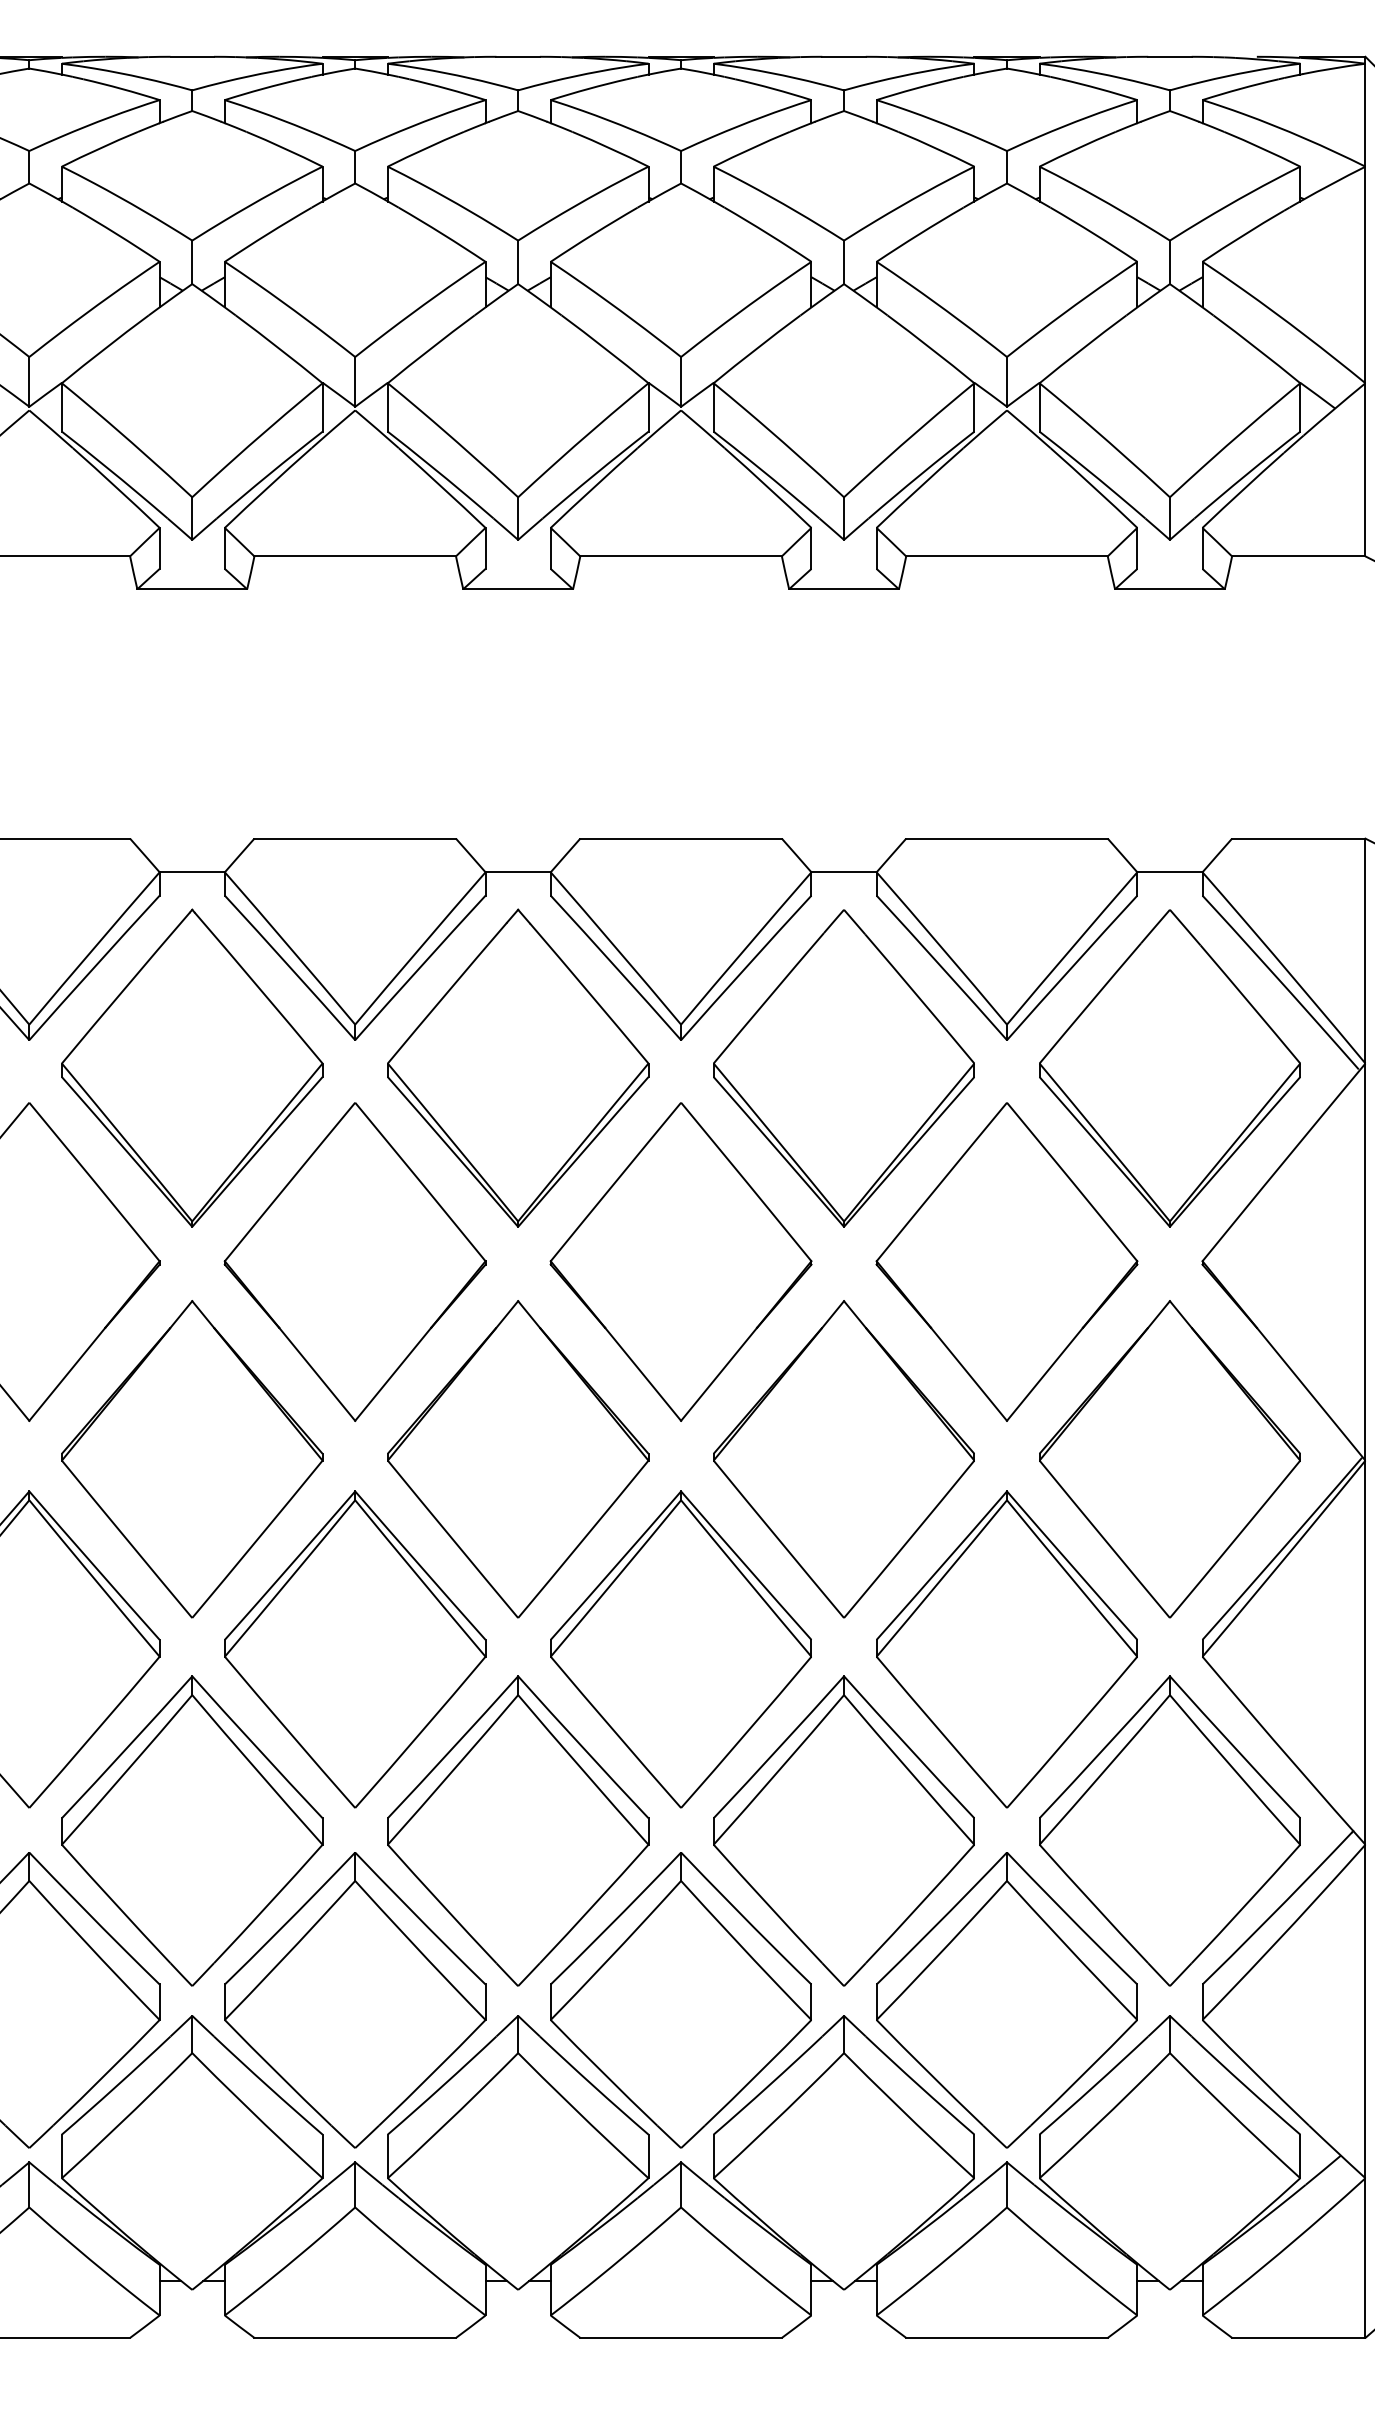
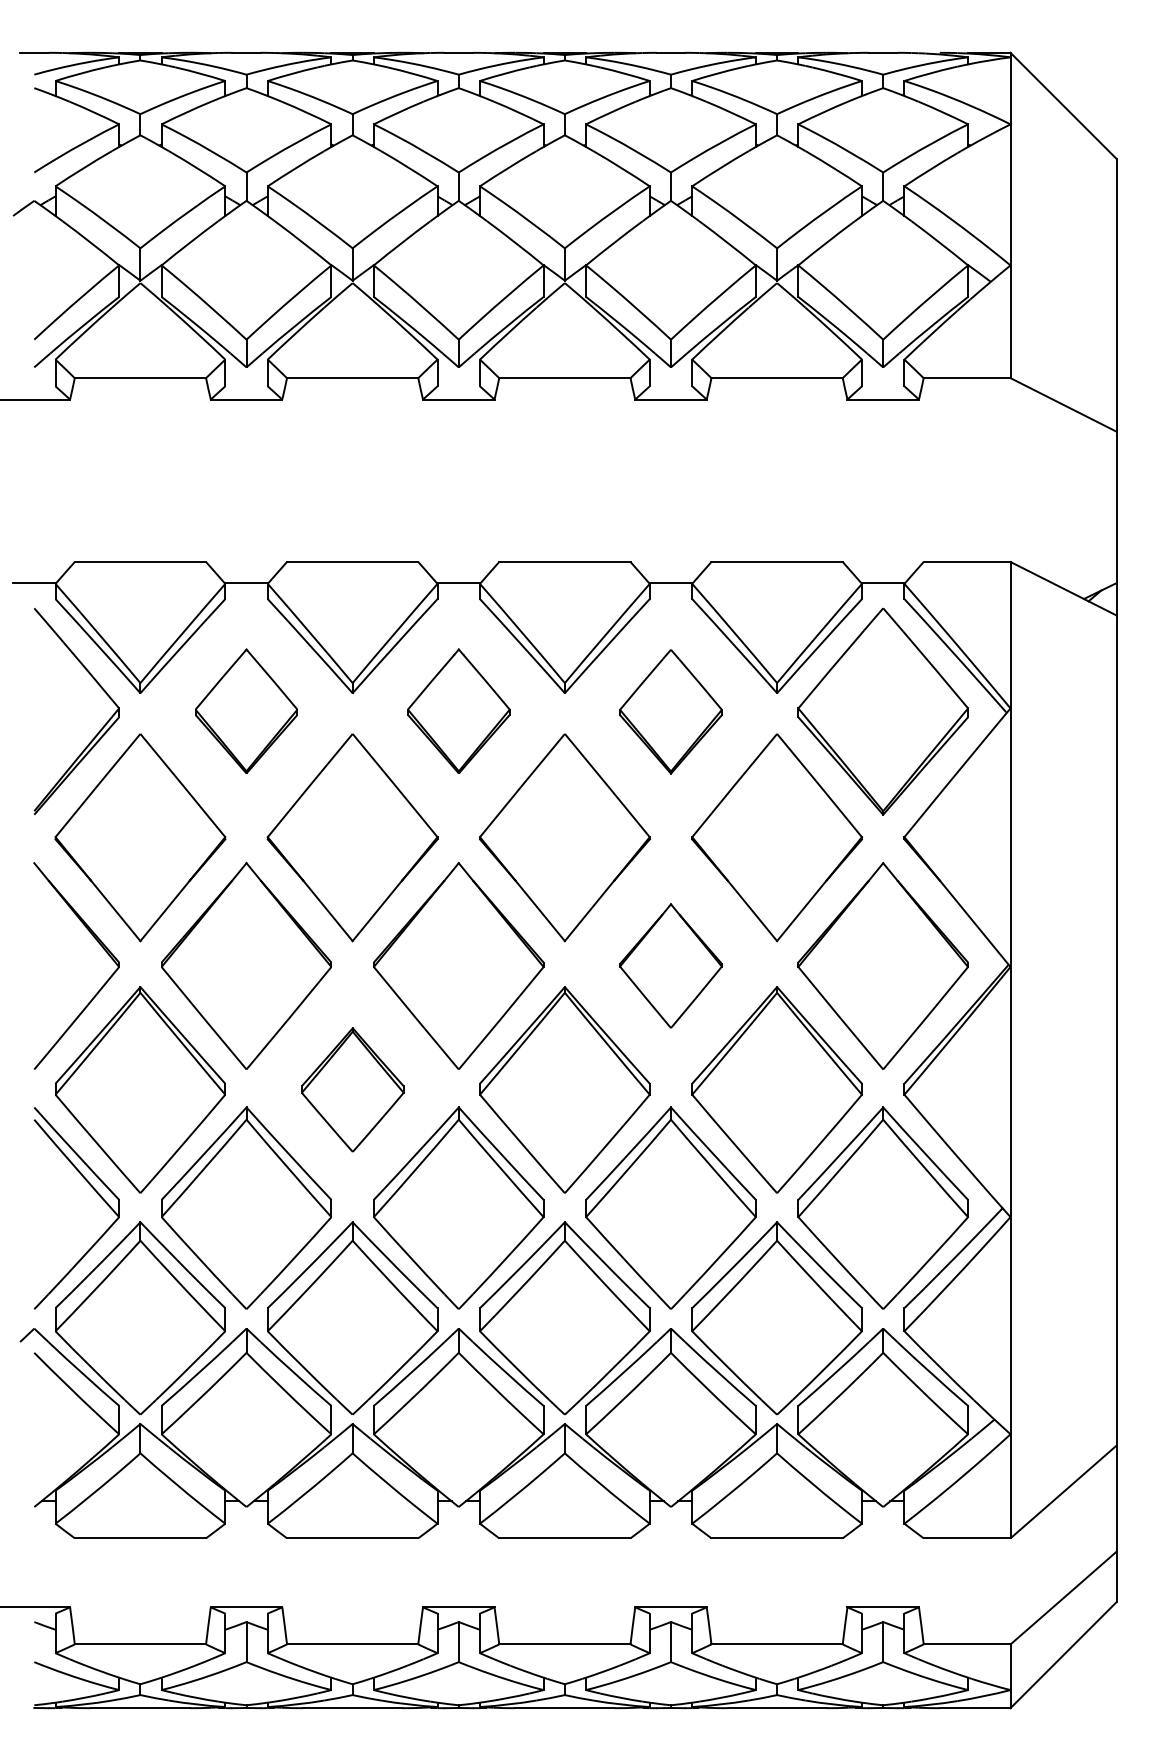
part: (192, 1068) -> (246, 711), size x0.6
part: (517, 1068) -> (458, 711), size x0.6
part: (843, 1068) -> (670, 711), size x0.6
part: (843, 1458) -> (670, 965), size x0.6
part: (354, 1648) -> (352, 1089), size x0.6

